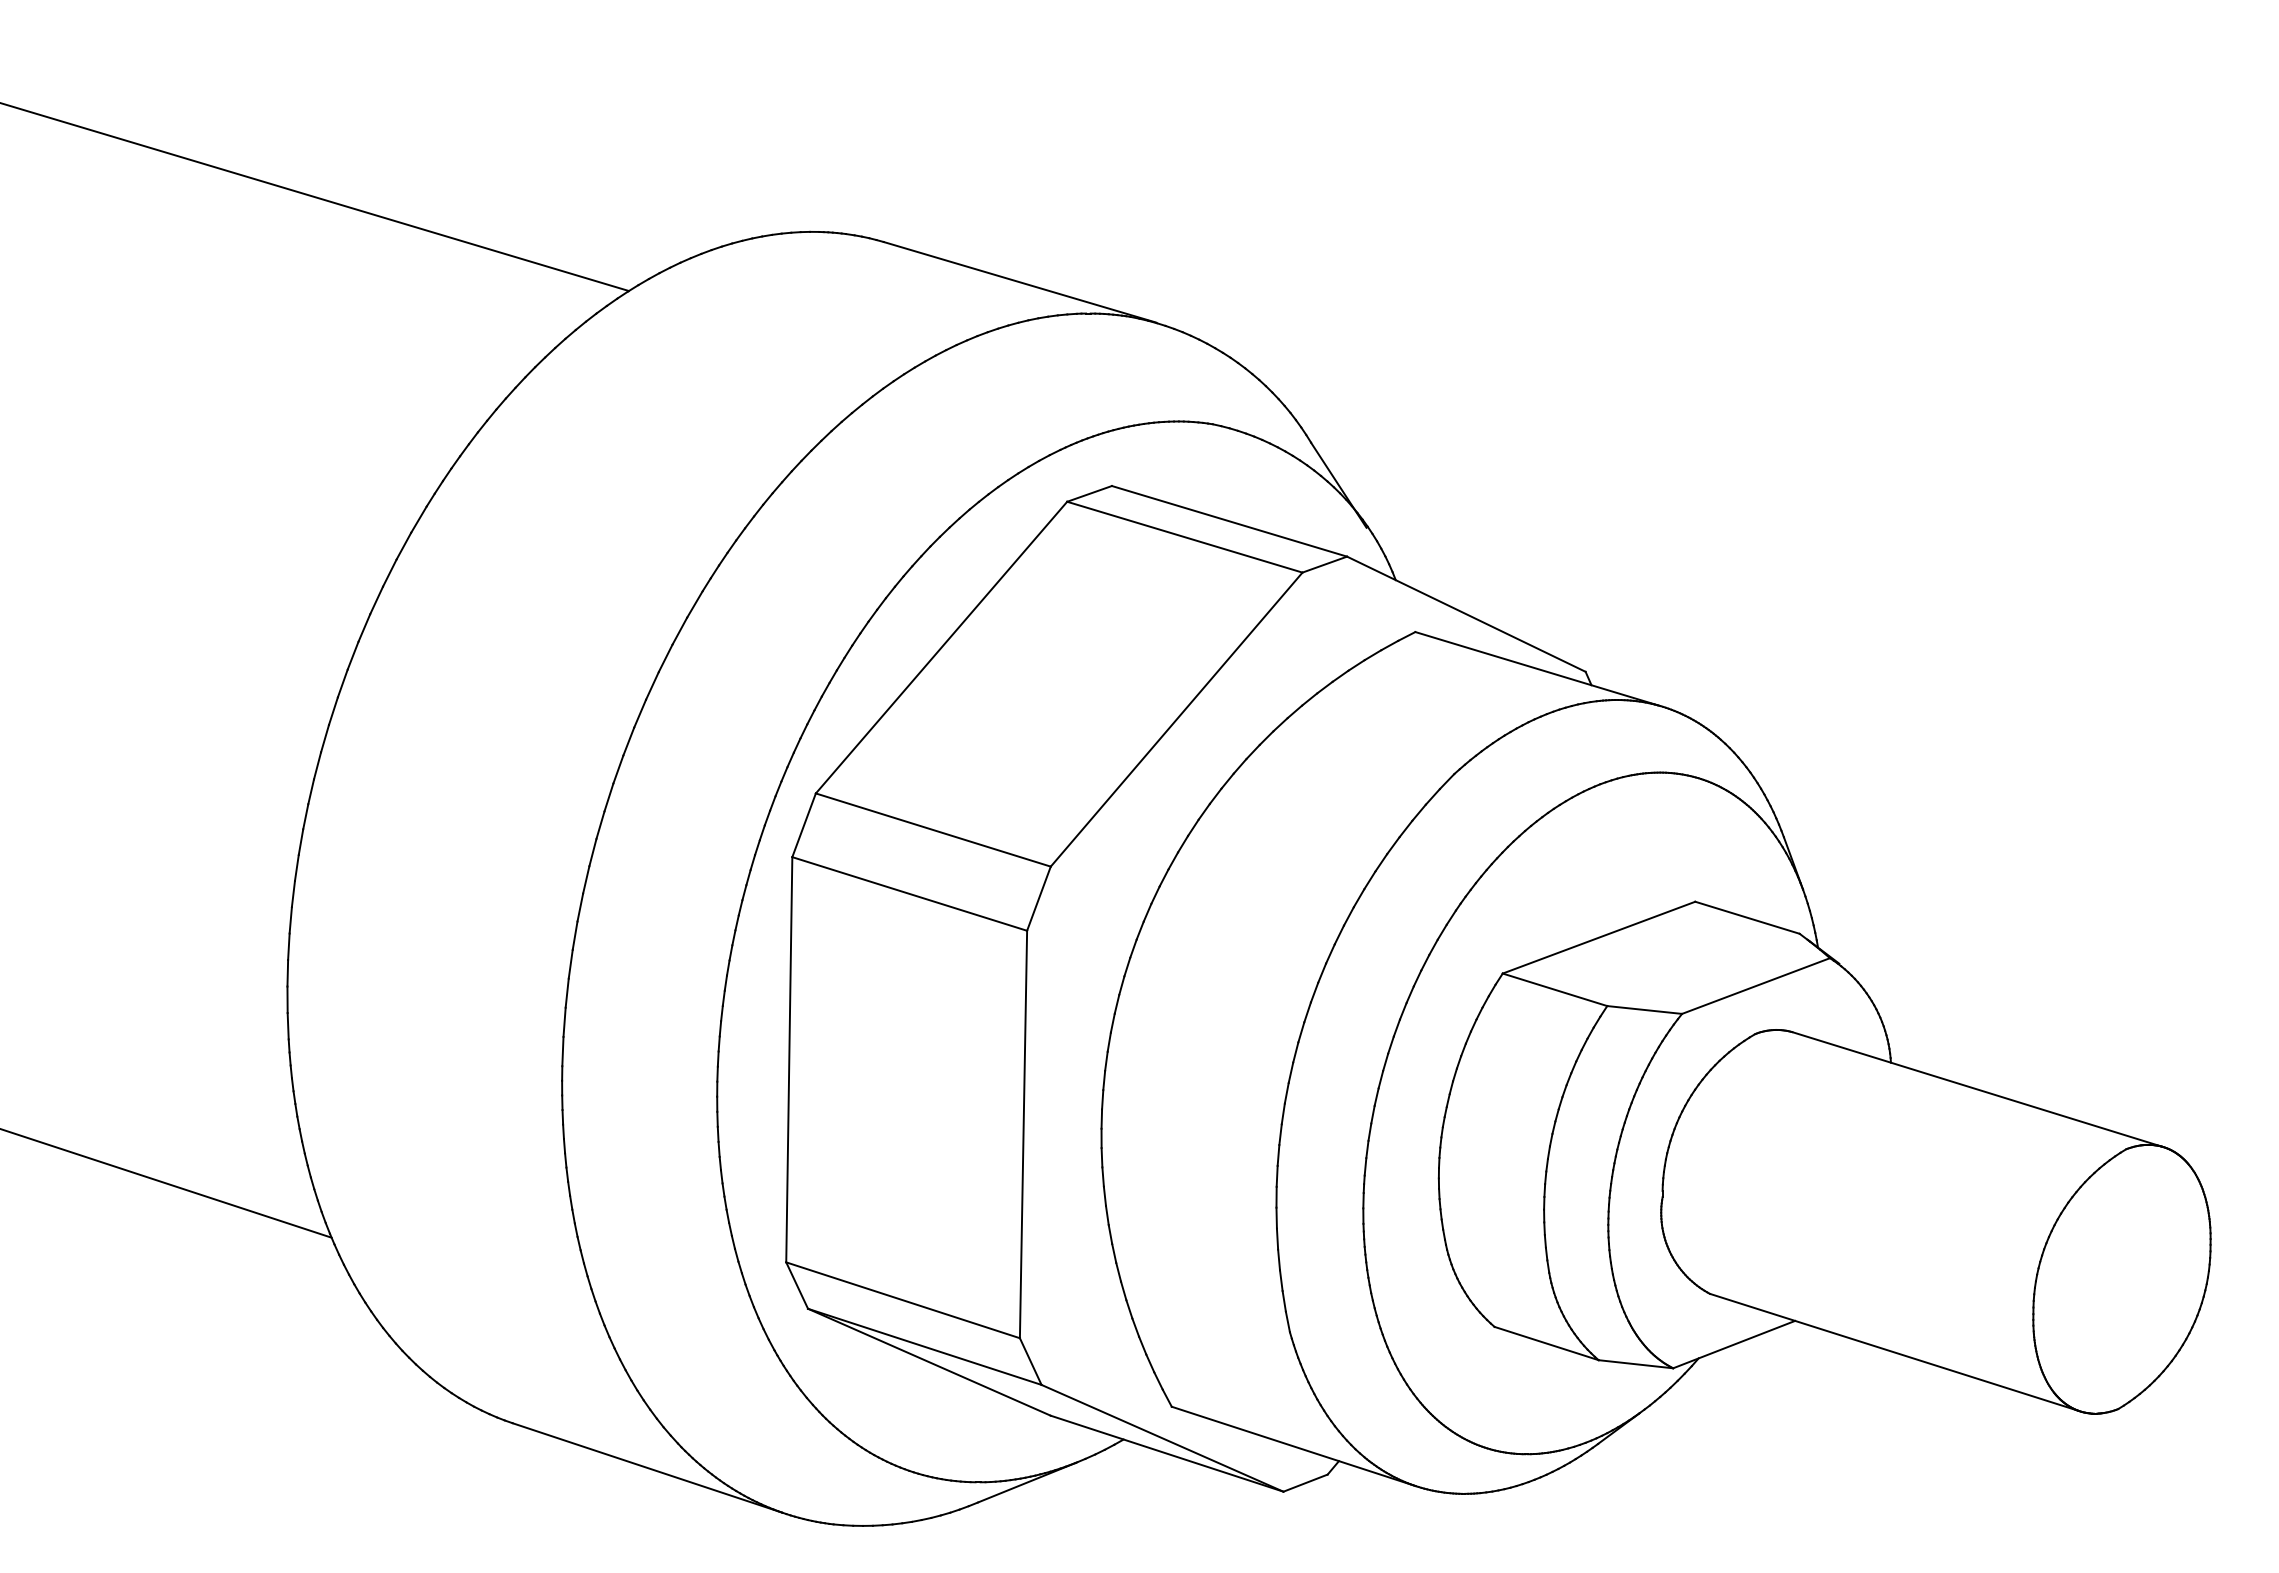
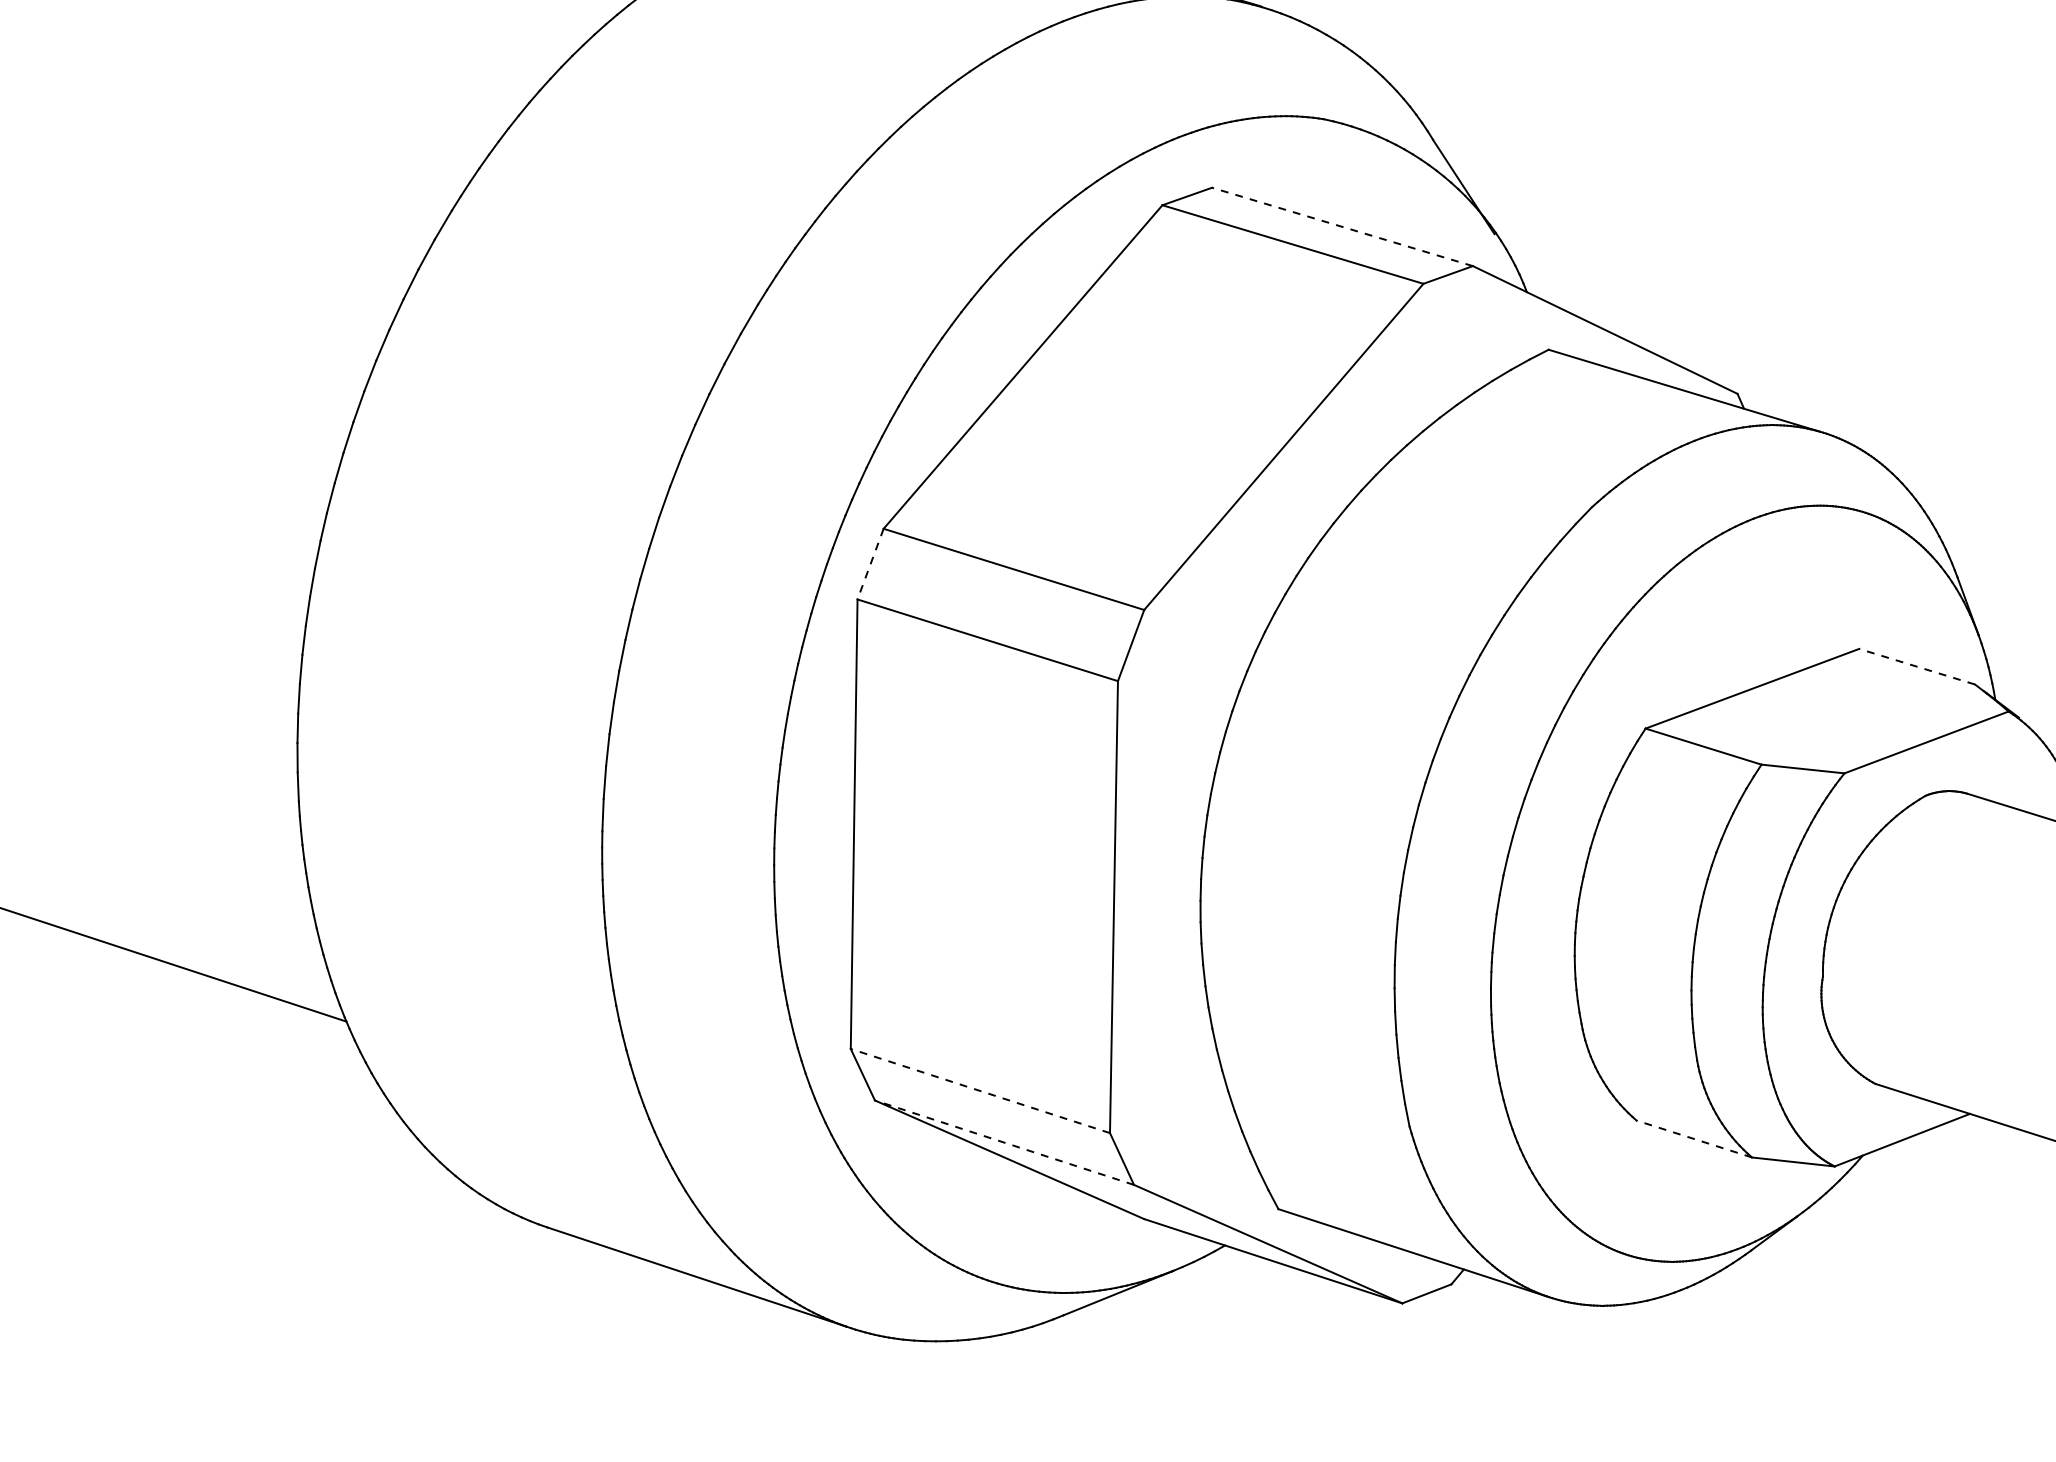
line: (1229, 521) -> (1342, 227), solid -> dashed
line: (804, 825) -> (871, 564), solid -> dashed
line: (1747, 917) -> (1917, 666), solid -> dashed
line: (903, 1300) -> (980, 1091), solid -> dashed
line: (1546, 1343) -> (1694, 1138), solid -> dashed
line: (924, 1346) -> (1004, 1142), solid -> dashed

